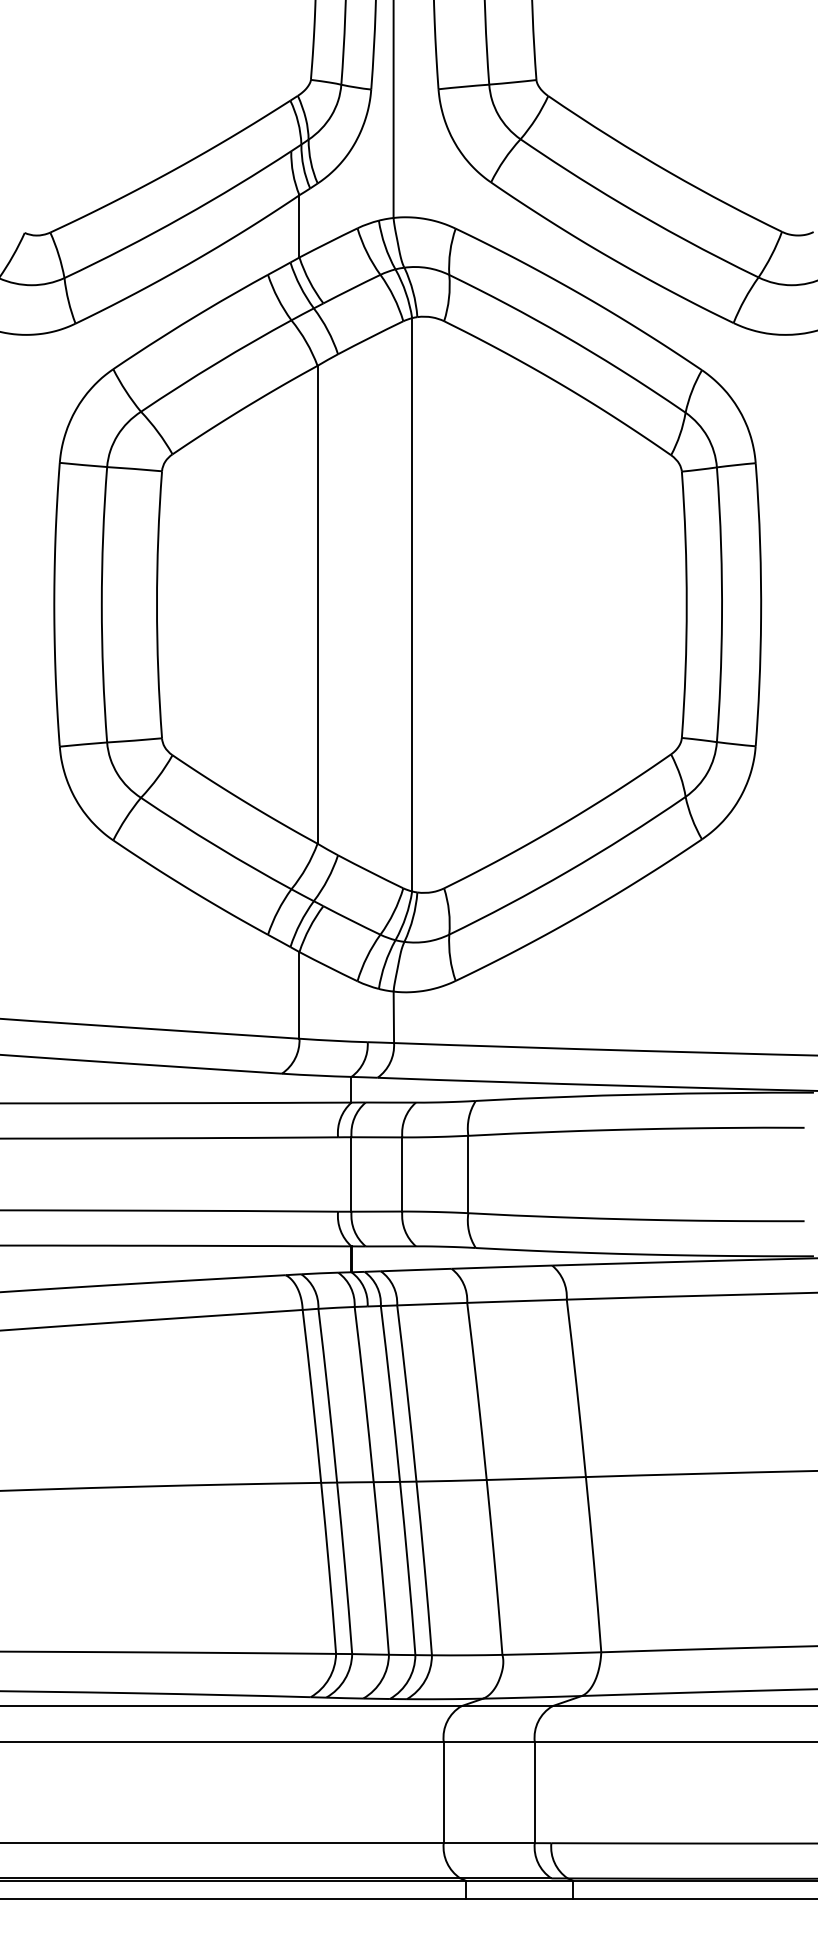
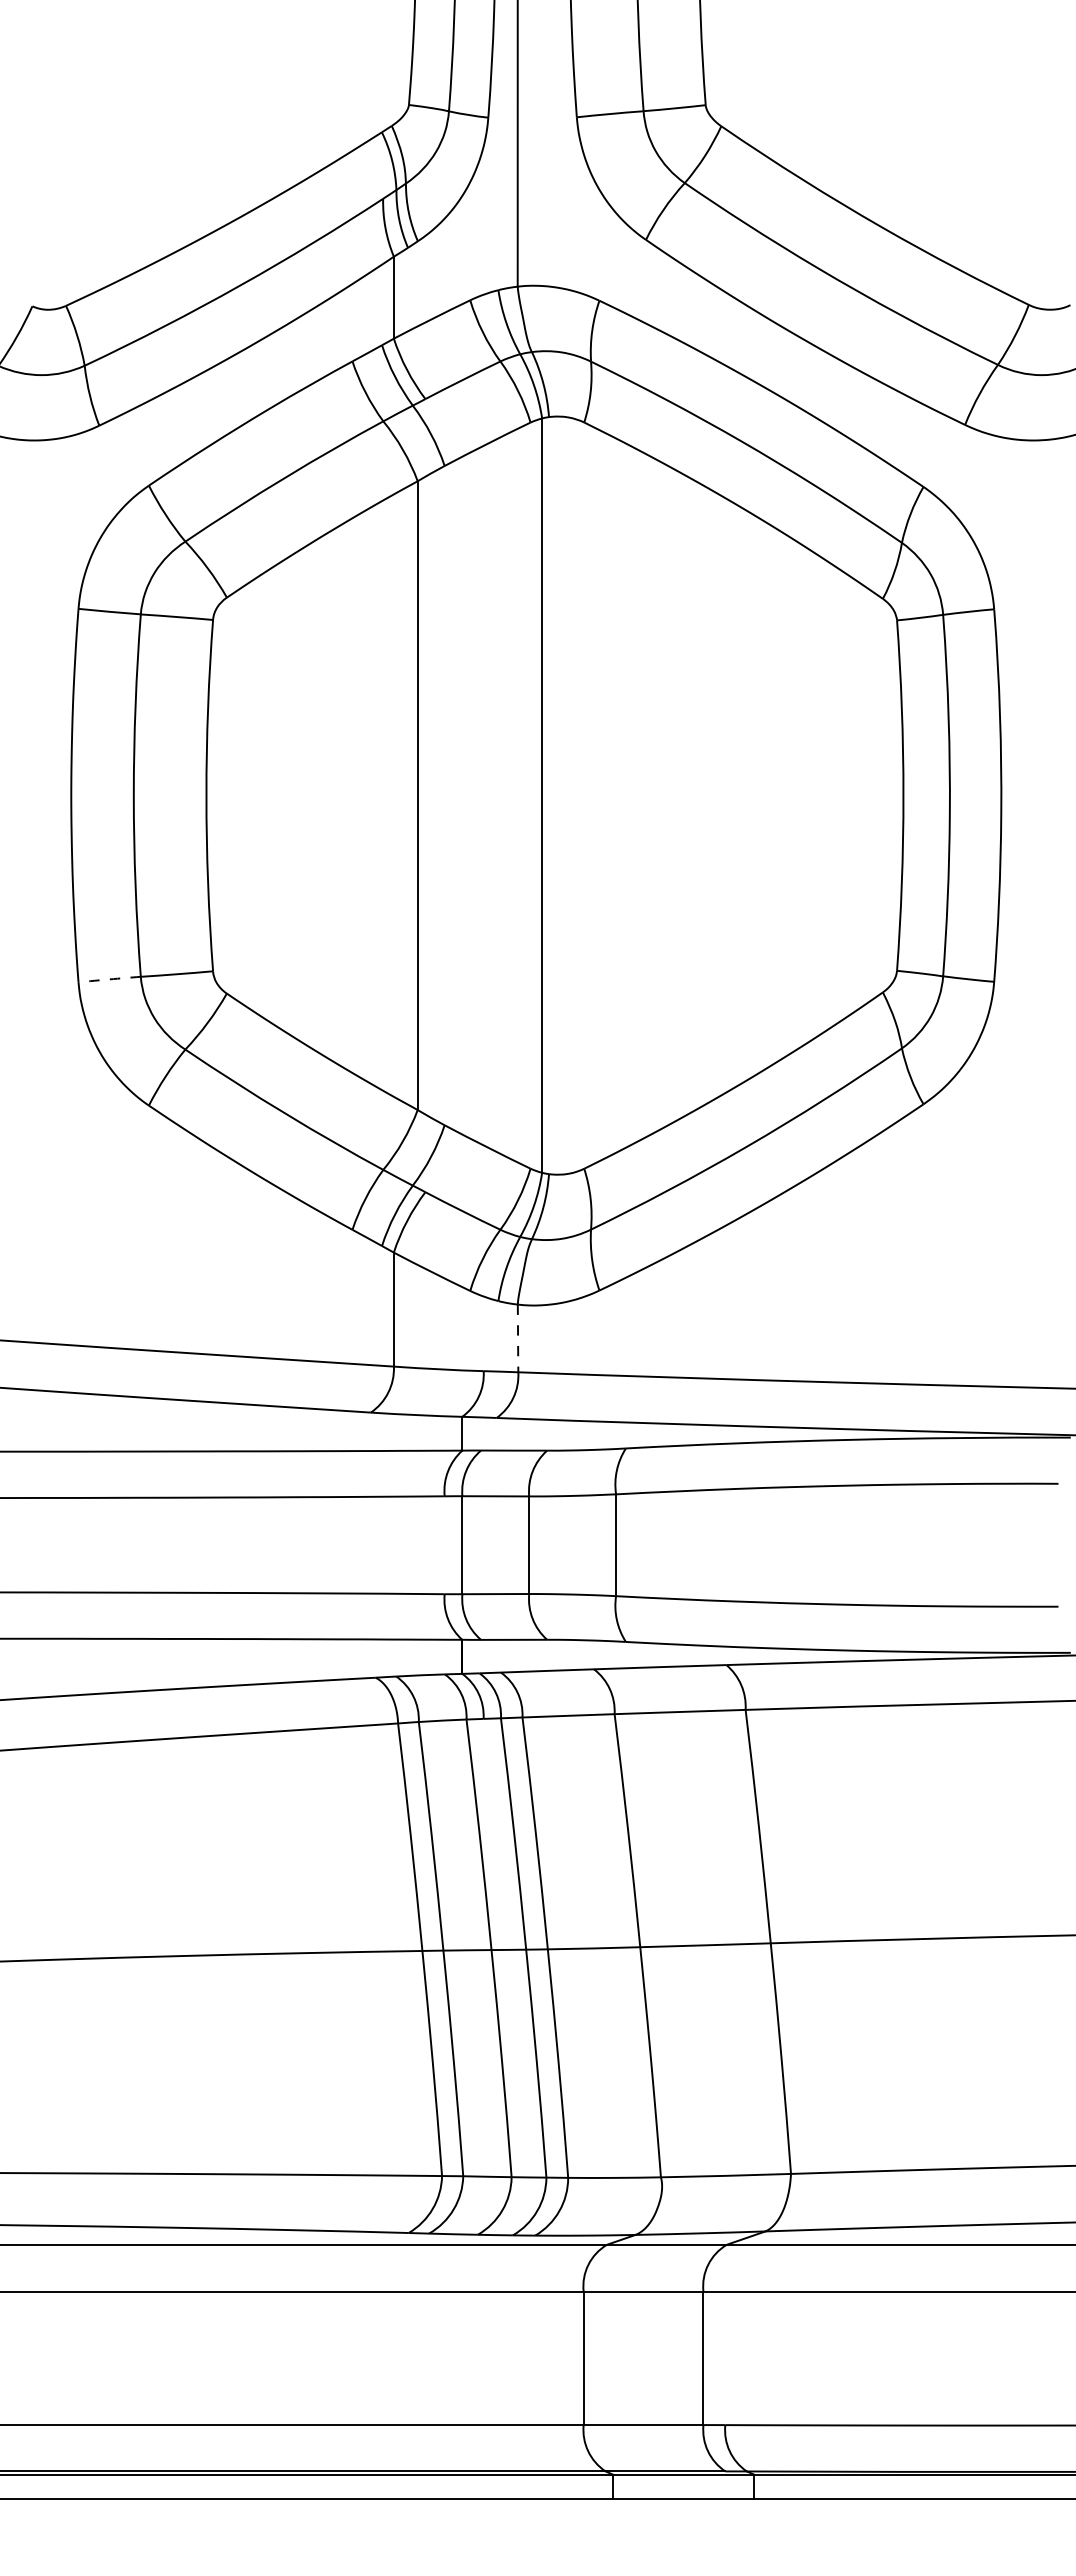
arc: (83, 744) -> (109, 979), solid -> dashed
line: (394, 1017) -> (518, 1338), solid -> dashed

